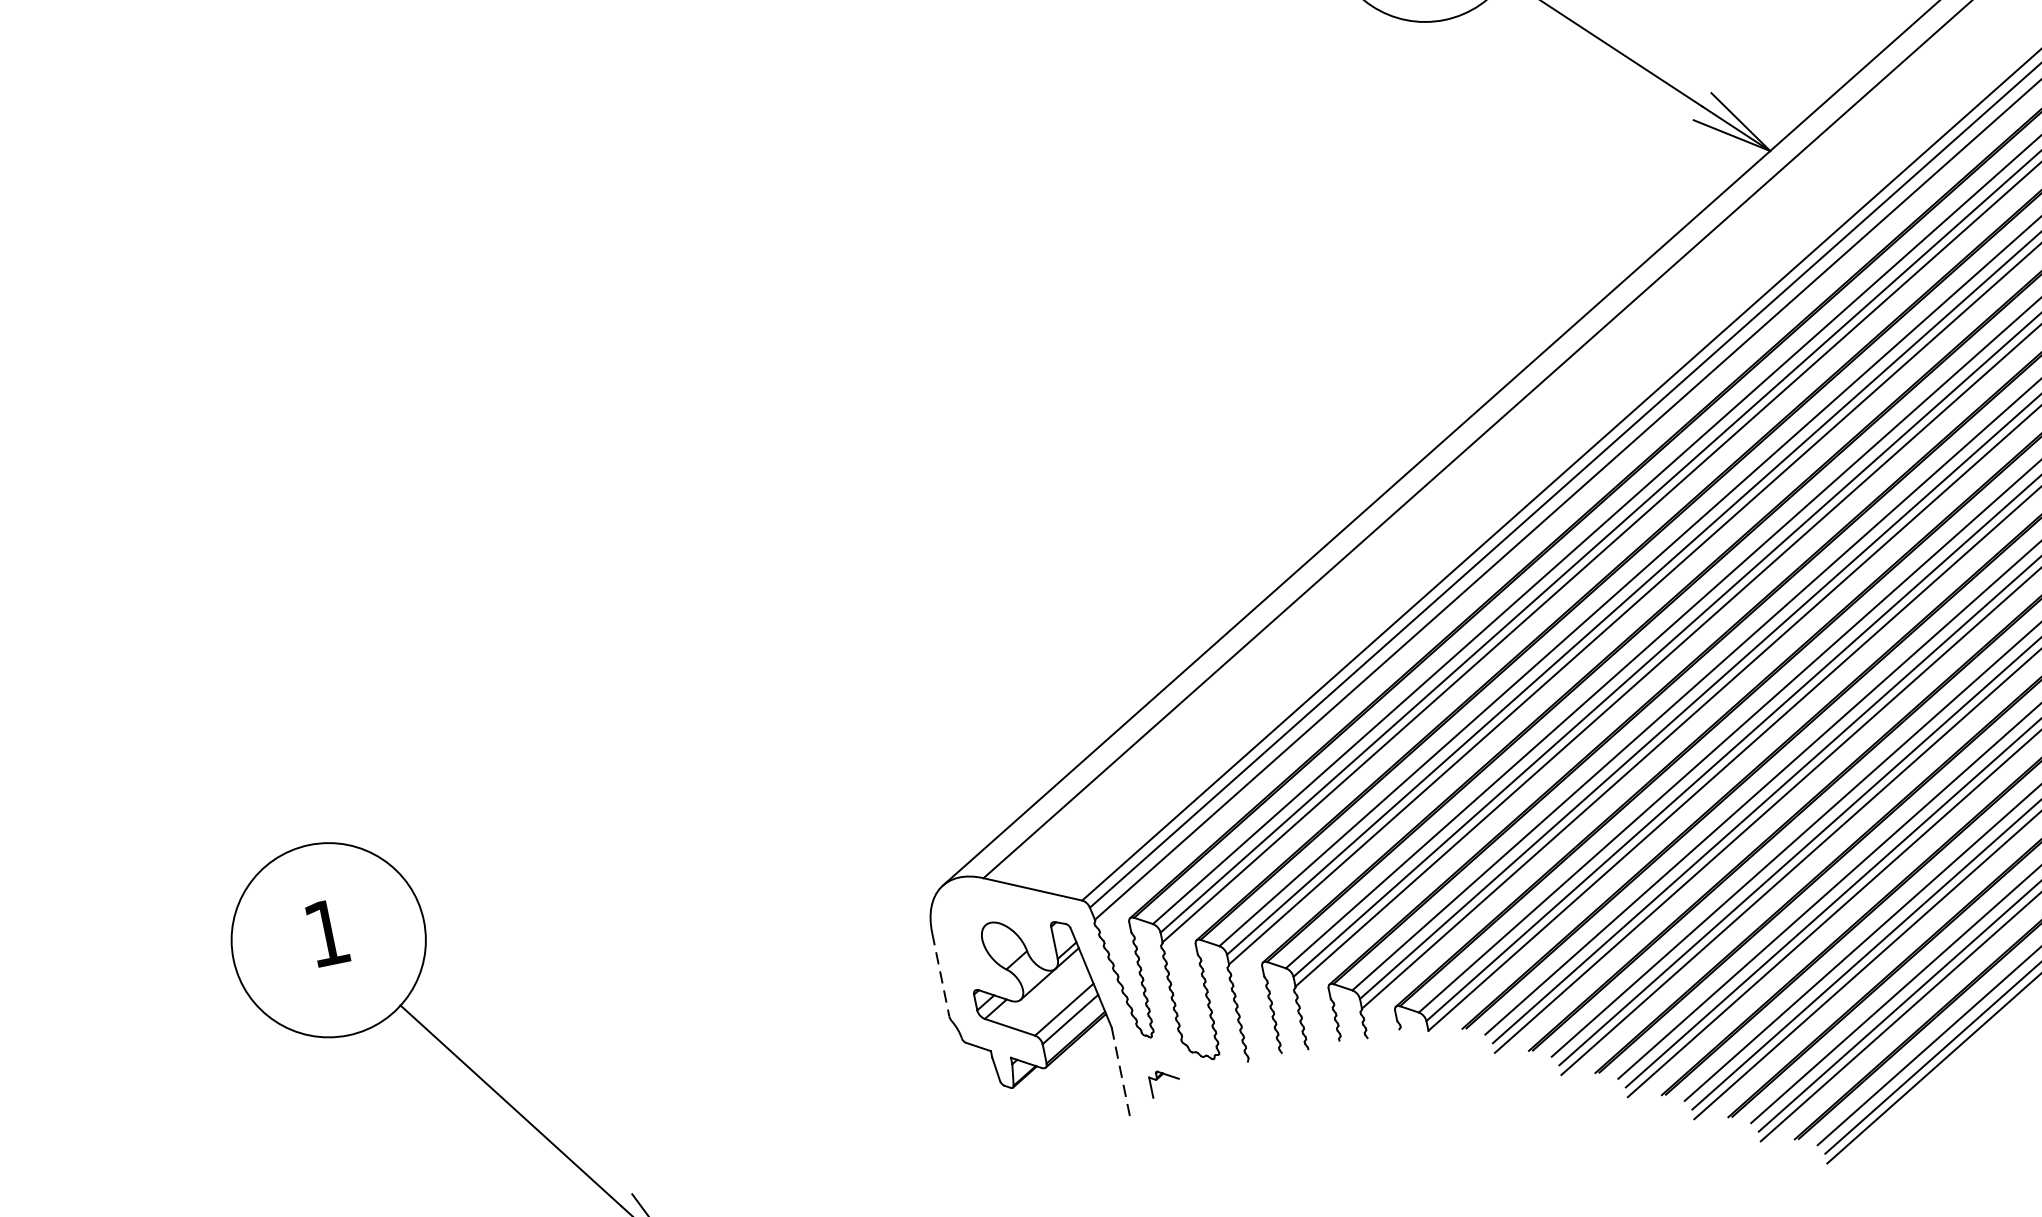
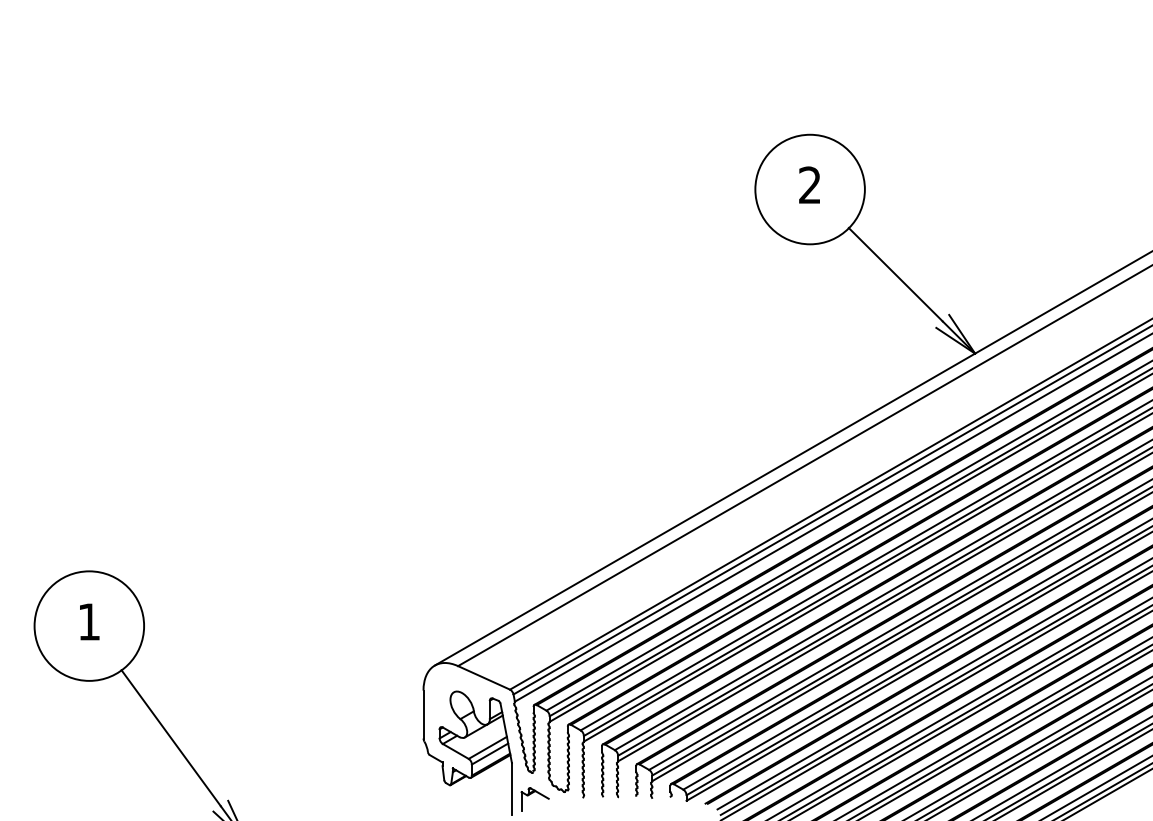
line: (940, 974) -> (423, 714), dashed -> solid
line: (1119, 1071) -> (511, 788), dashed -> solid
part: (1163, 1082) -> (534, 799), size x1.67

